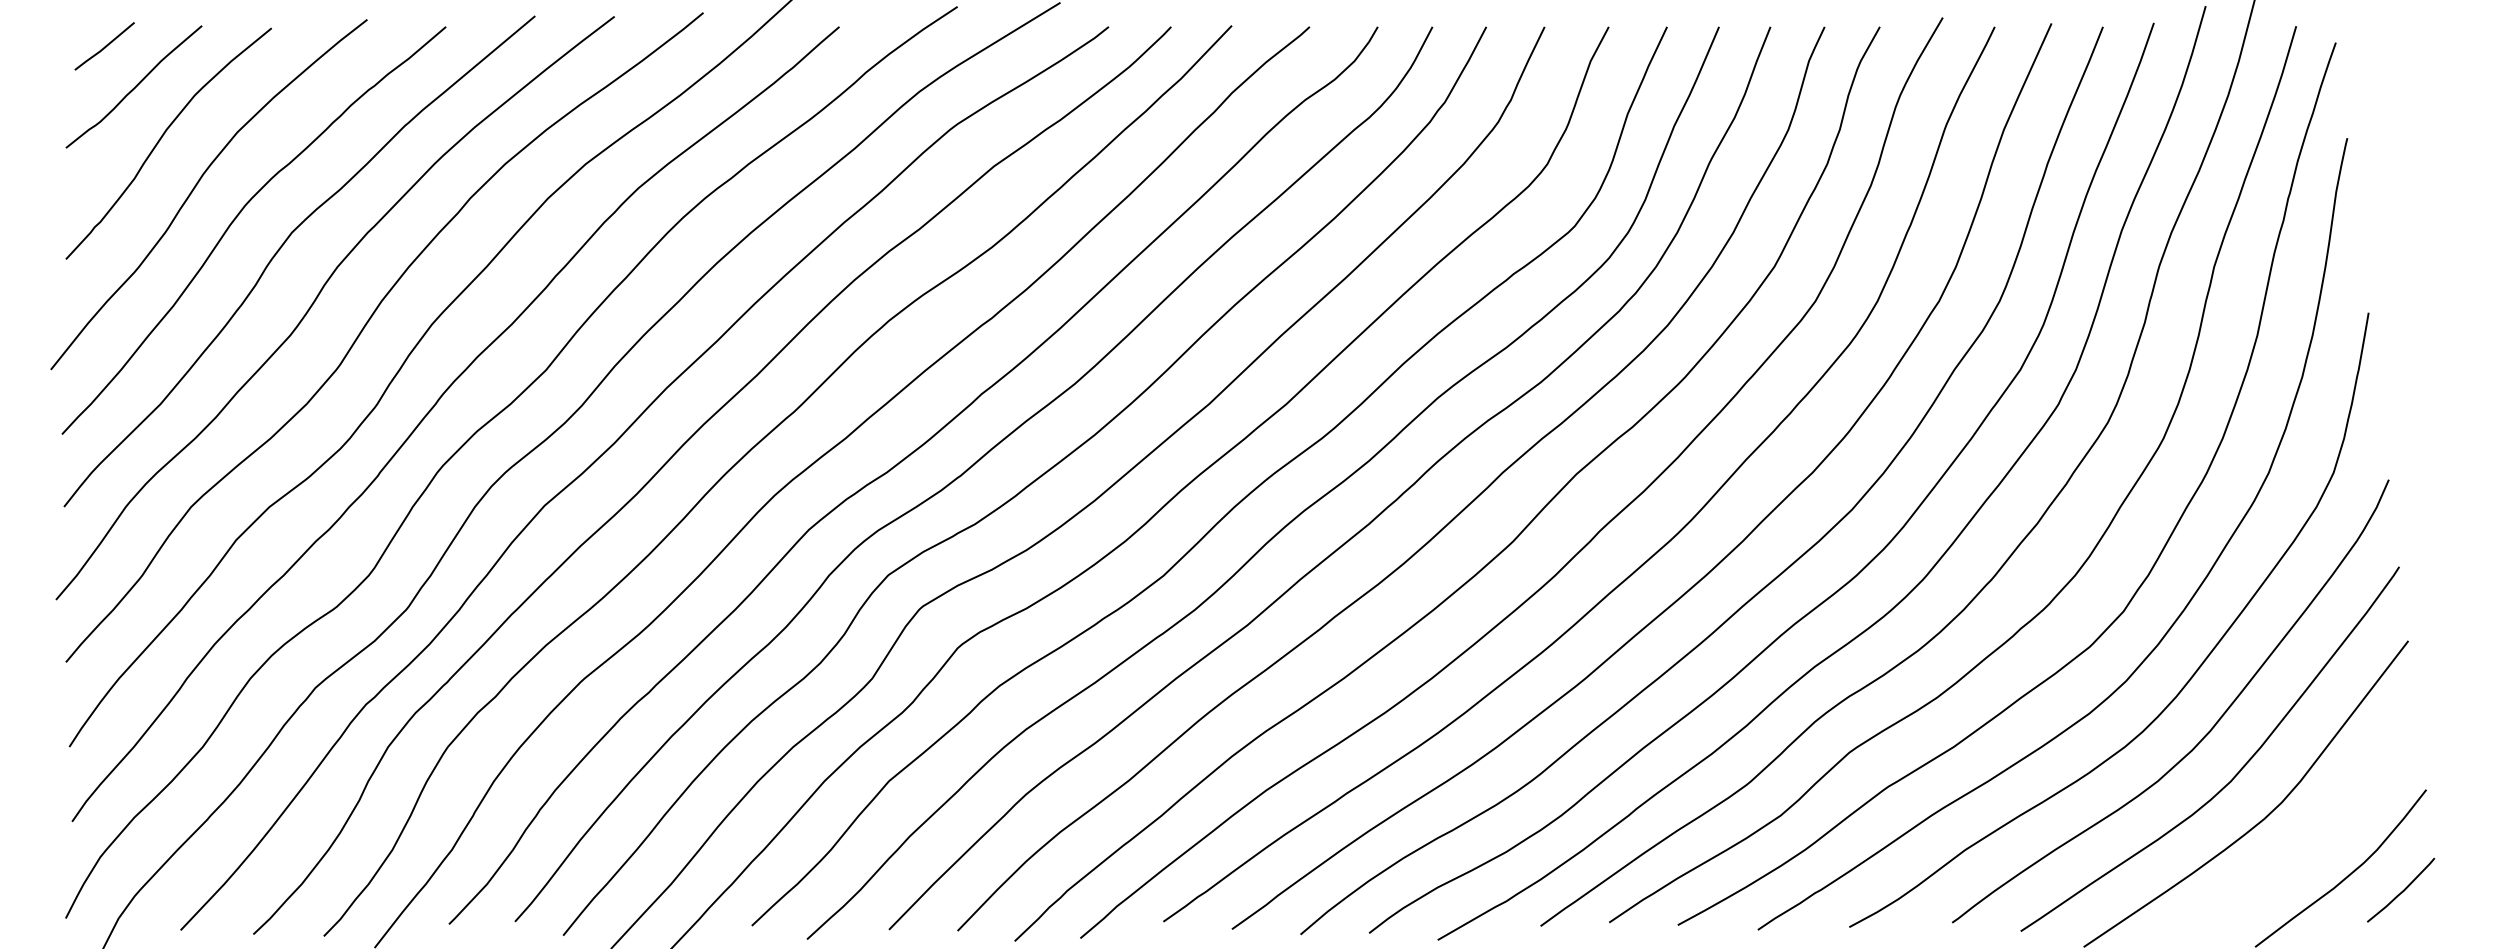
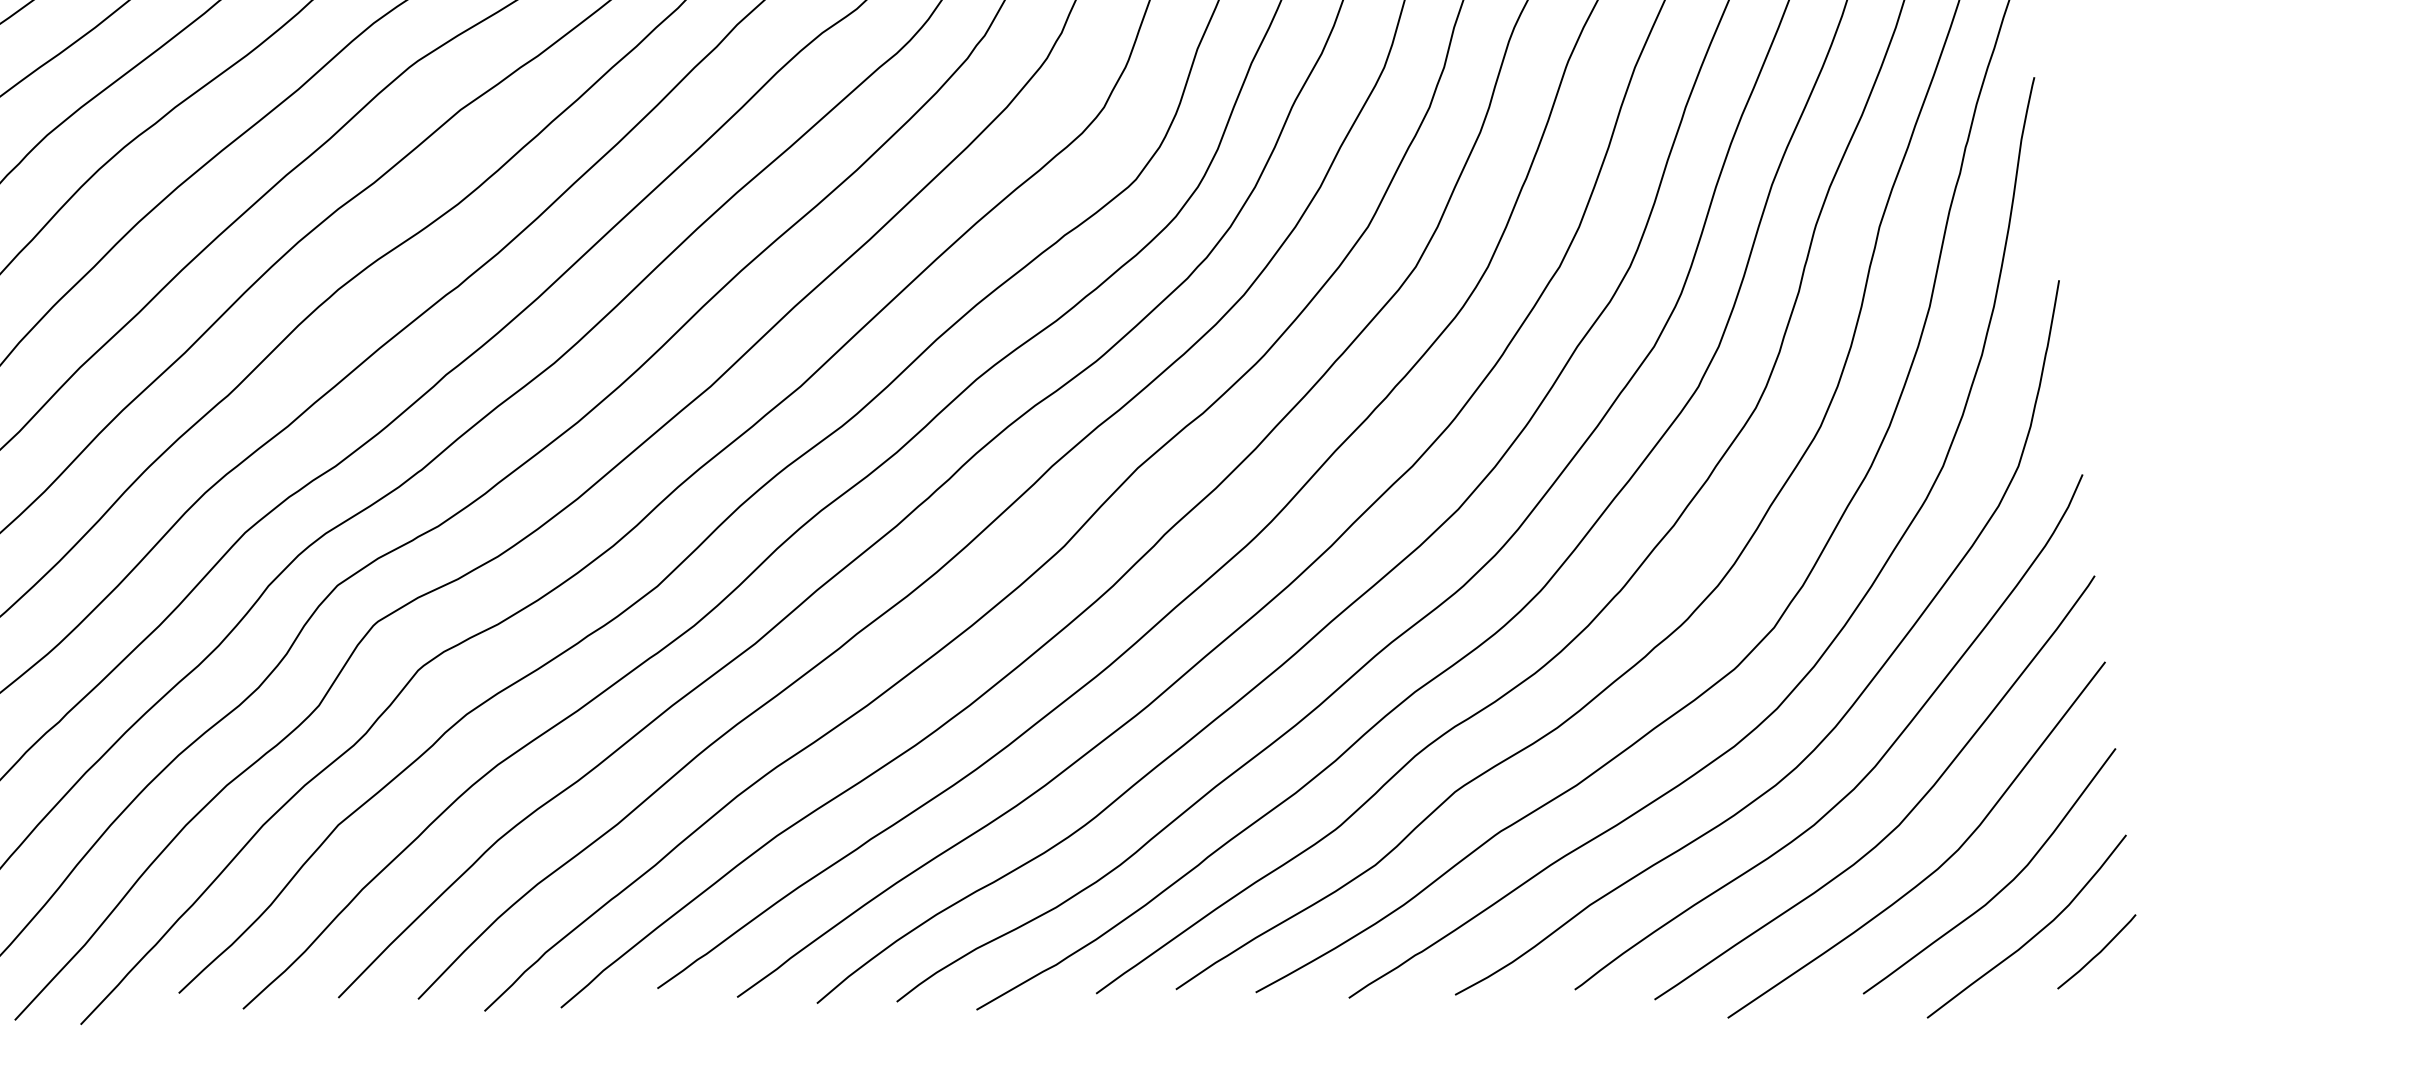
curve: (2320, 834) -> (2003, 887), added

